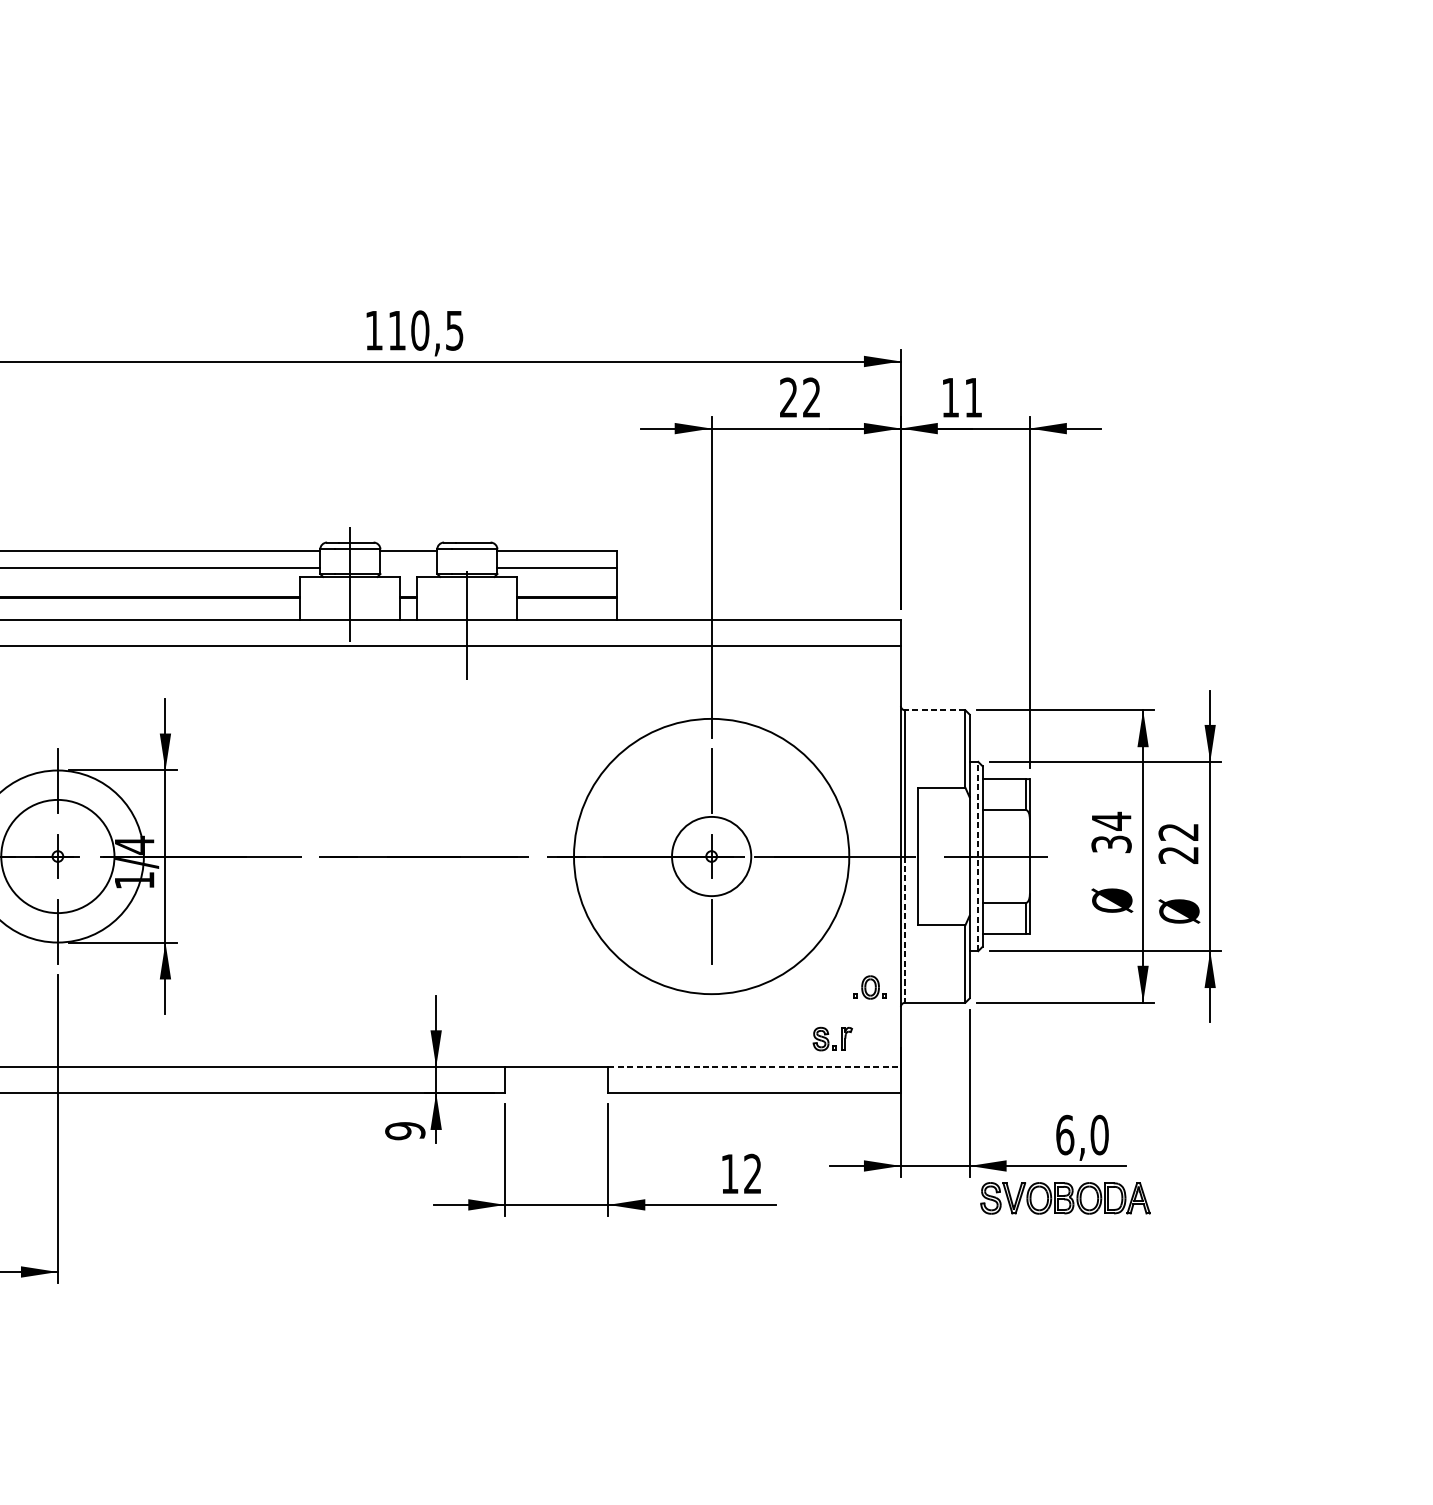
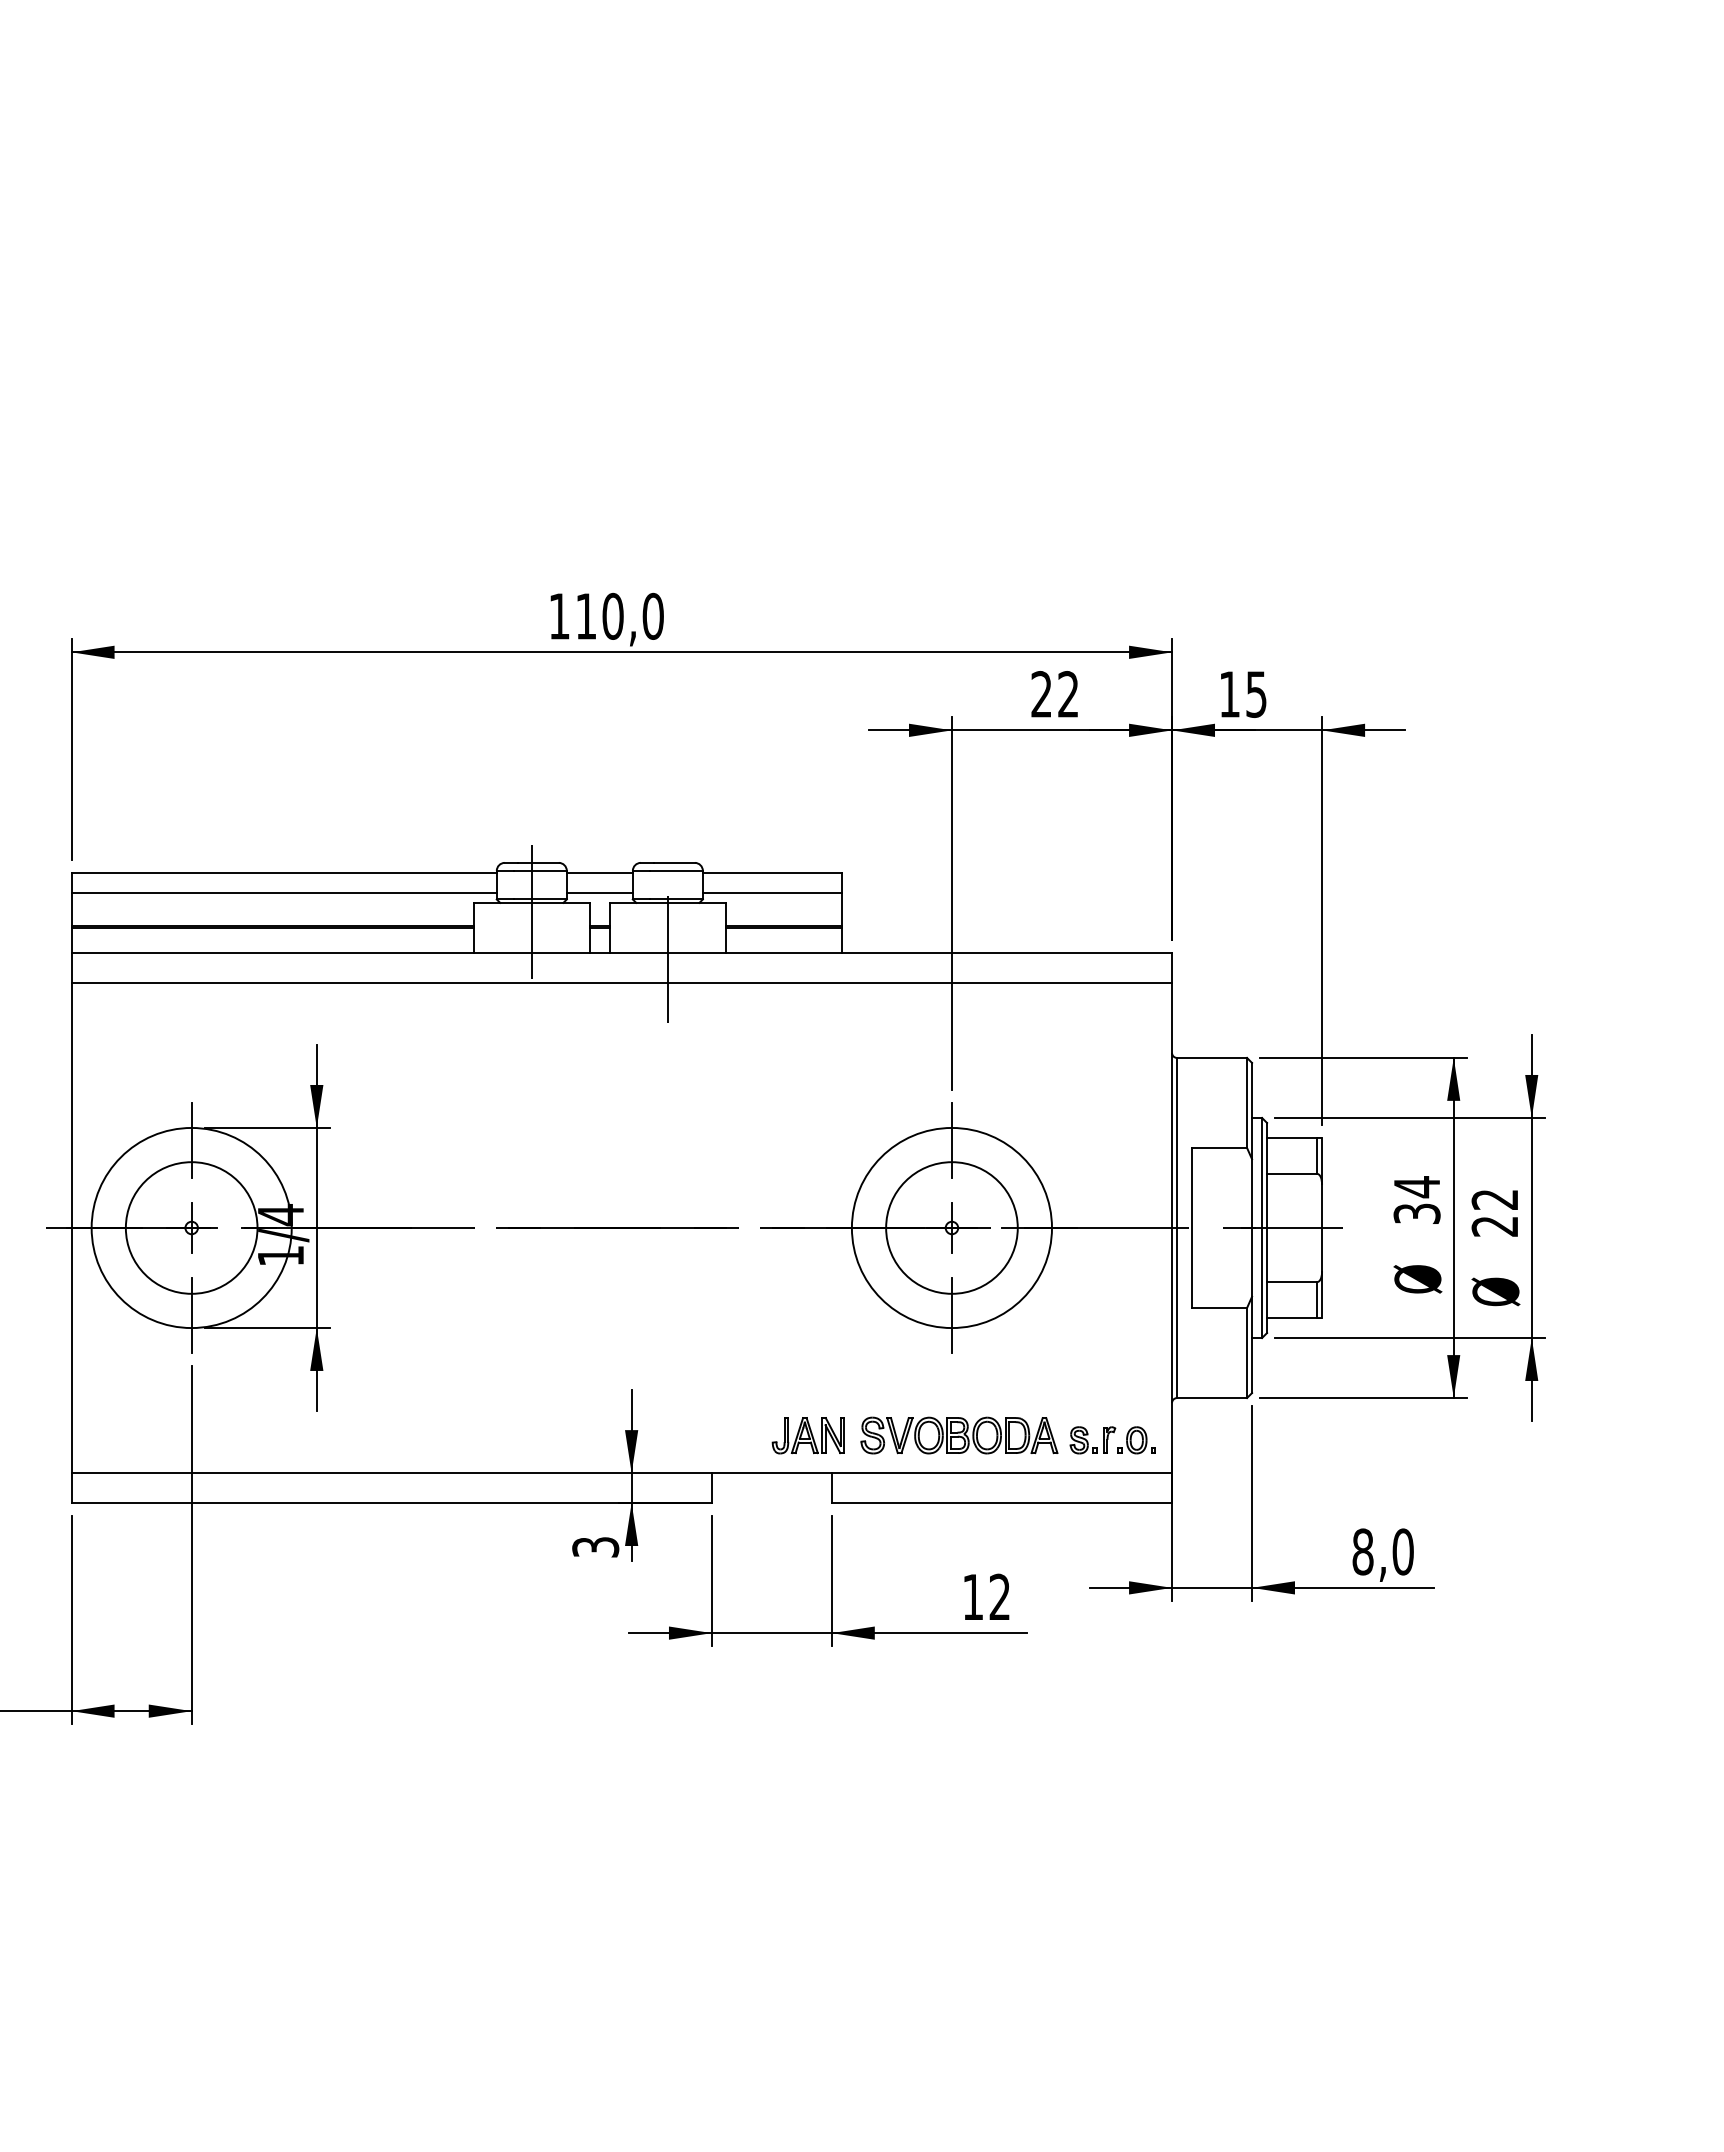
text: (454, 329) -> (652, 615), 110,5 -> 110,0
text: (973, 397) -> (1256, 694), 11 -> 15
line: (408, 568) -> (599, 892), added
line: (934, 709) -> (1211, 1057), dashed -> solid
circle: (711, 856) -> (951, 1227), size x0.62
circle: (711, 856) -> (951, 1227), size x1.43
line: (978, 856) -> (1262, 1227), dashed -> solid
line: (905, 930) -> (1177, 1313), dashed -> solid
part: (870, 987) -> (1136, 1440), moved
part: (587, 1034) -> (807, 1435), added
line: (755, 1067) -> (1002, 1473), dashed -> solid
text: (405, 1130) -> (595, 1546), 9 -> 3
text: (1064, 1134) -> (1362, 1551), 6,0 -> 8,0
part: (1065, 1198) -> (959, 1435), moved

